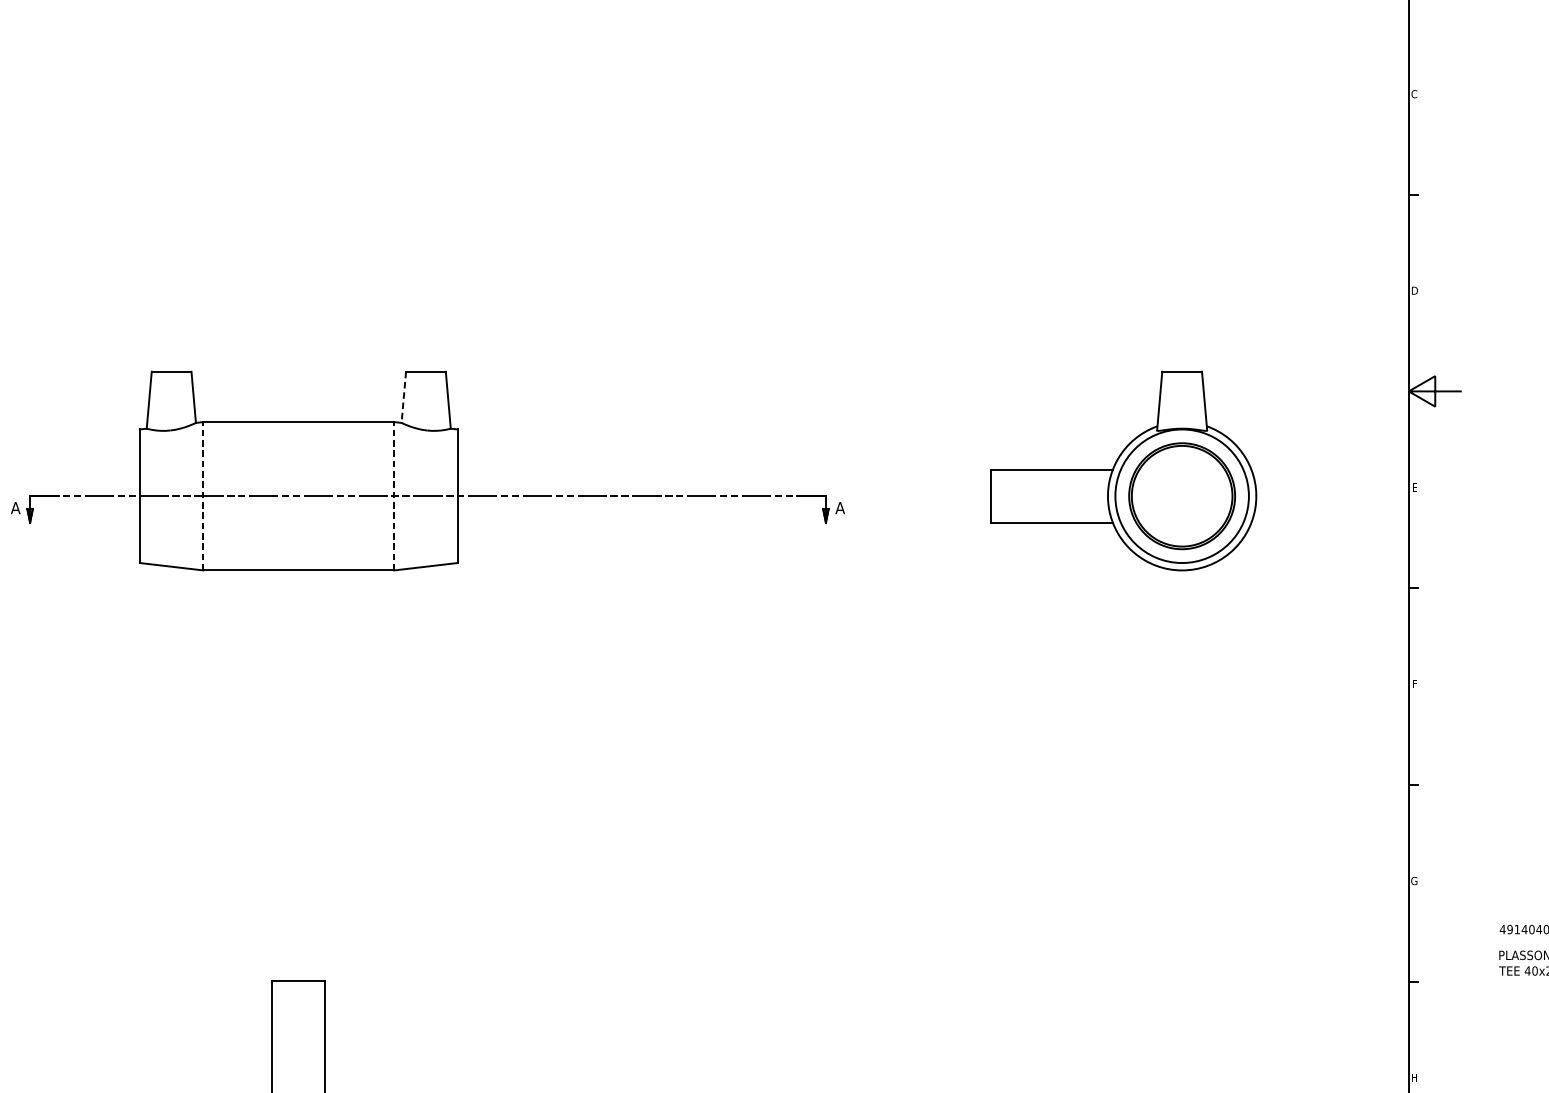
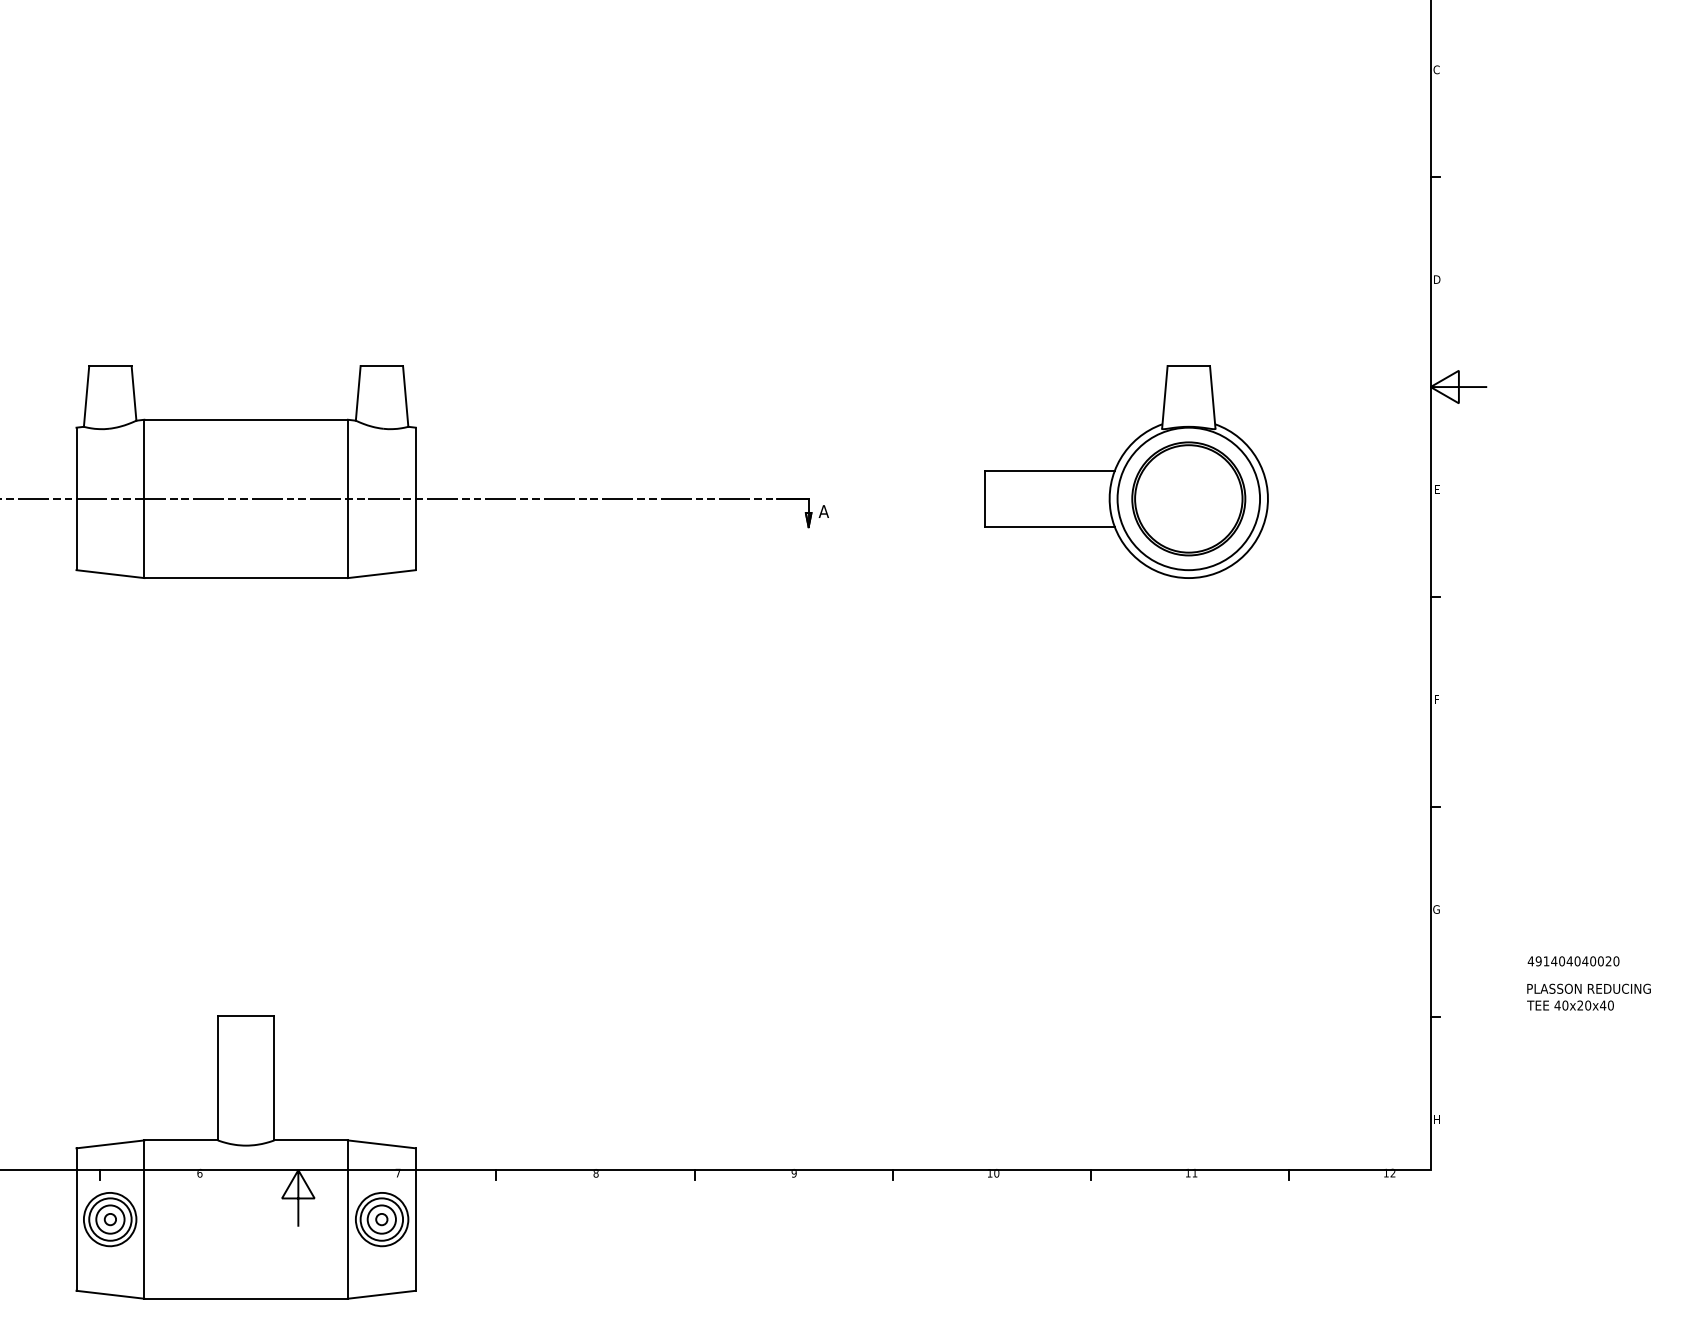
line: (404, 397) -> (358, 393), dashed -> solid
line: (203, 495) -> (144, 498), dashed -> solid
line: (393, 495) -> (347, 498), dashed -> solid

